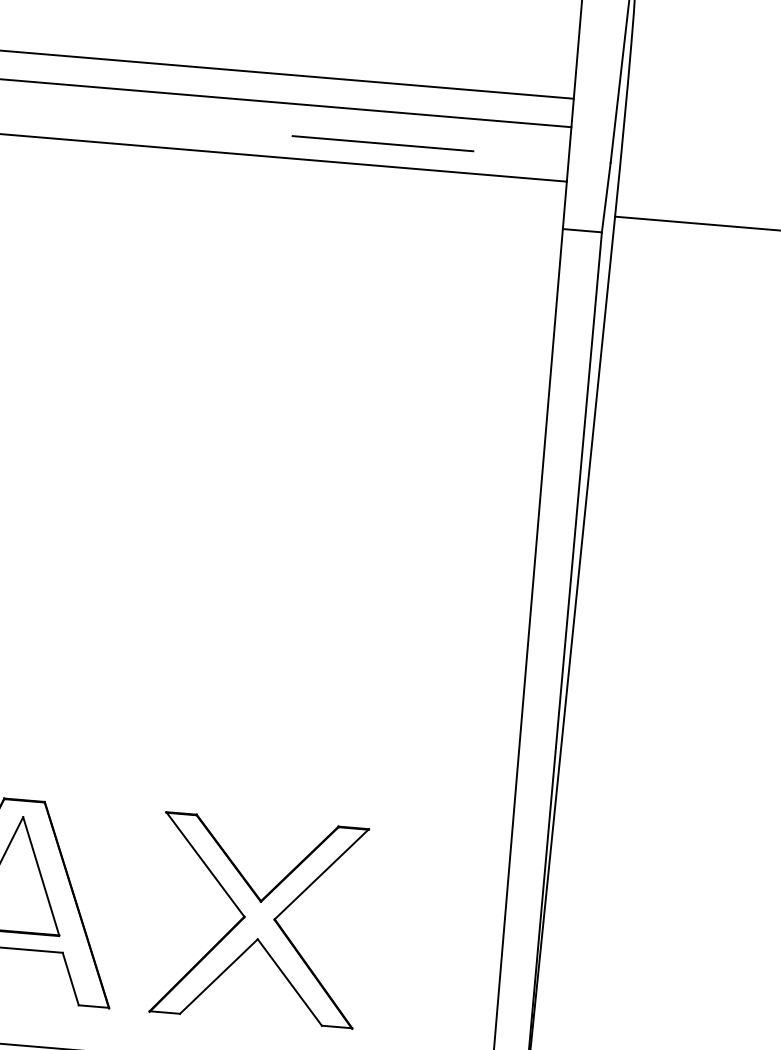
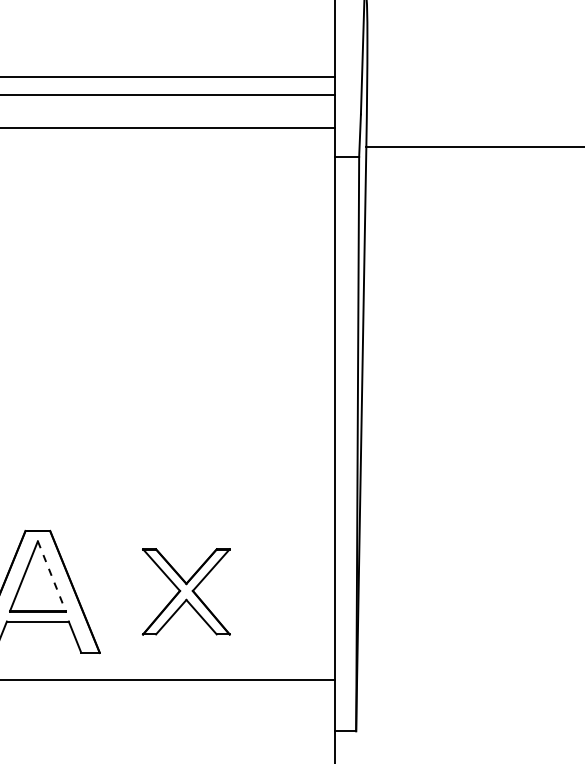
line: (382, 143) -> (221, 114), removed
line: (40, 876) -> (51, 576), solid -> dashed
part: (259, 919) -> (186, 591), size x0.7

